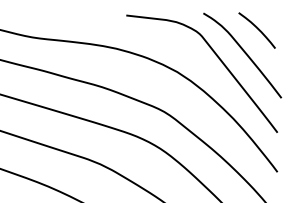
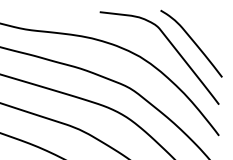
curve: (256, 28) -> (202, 22), removed

